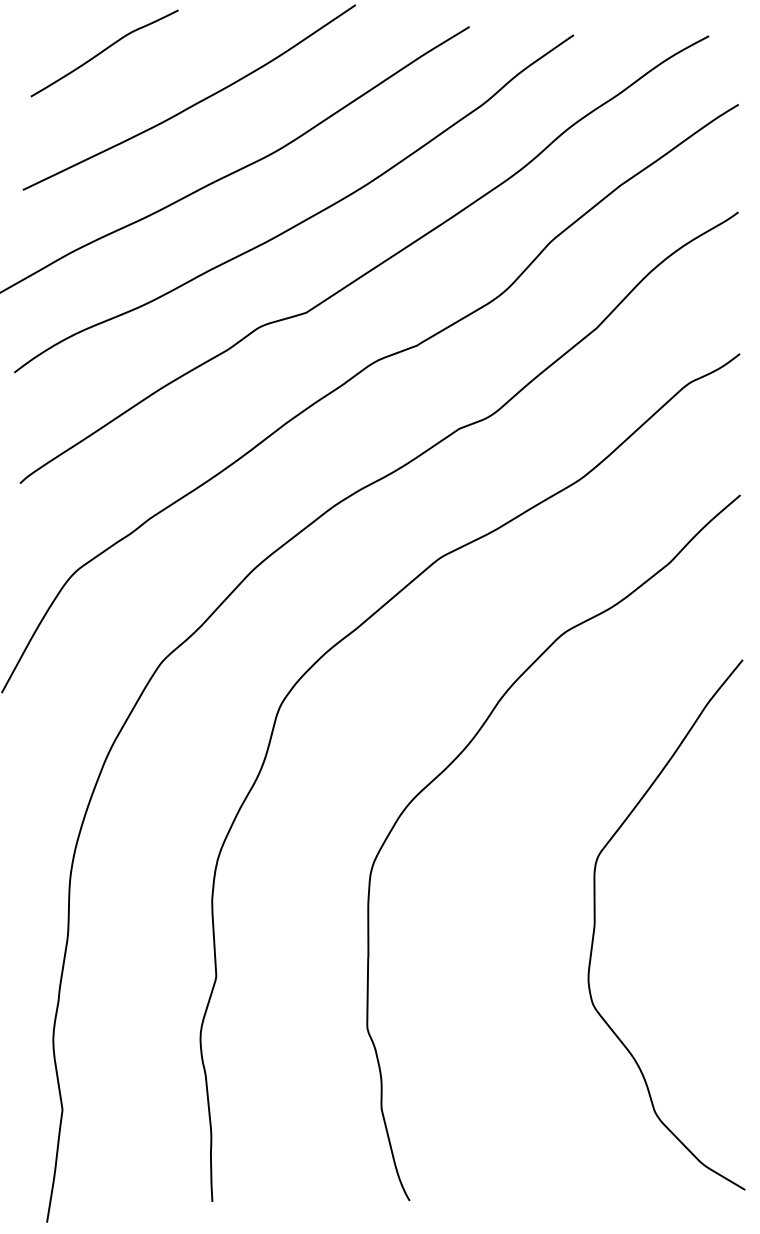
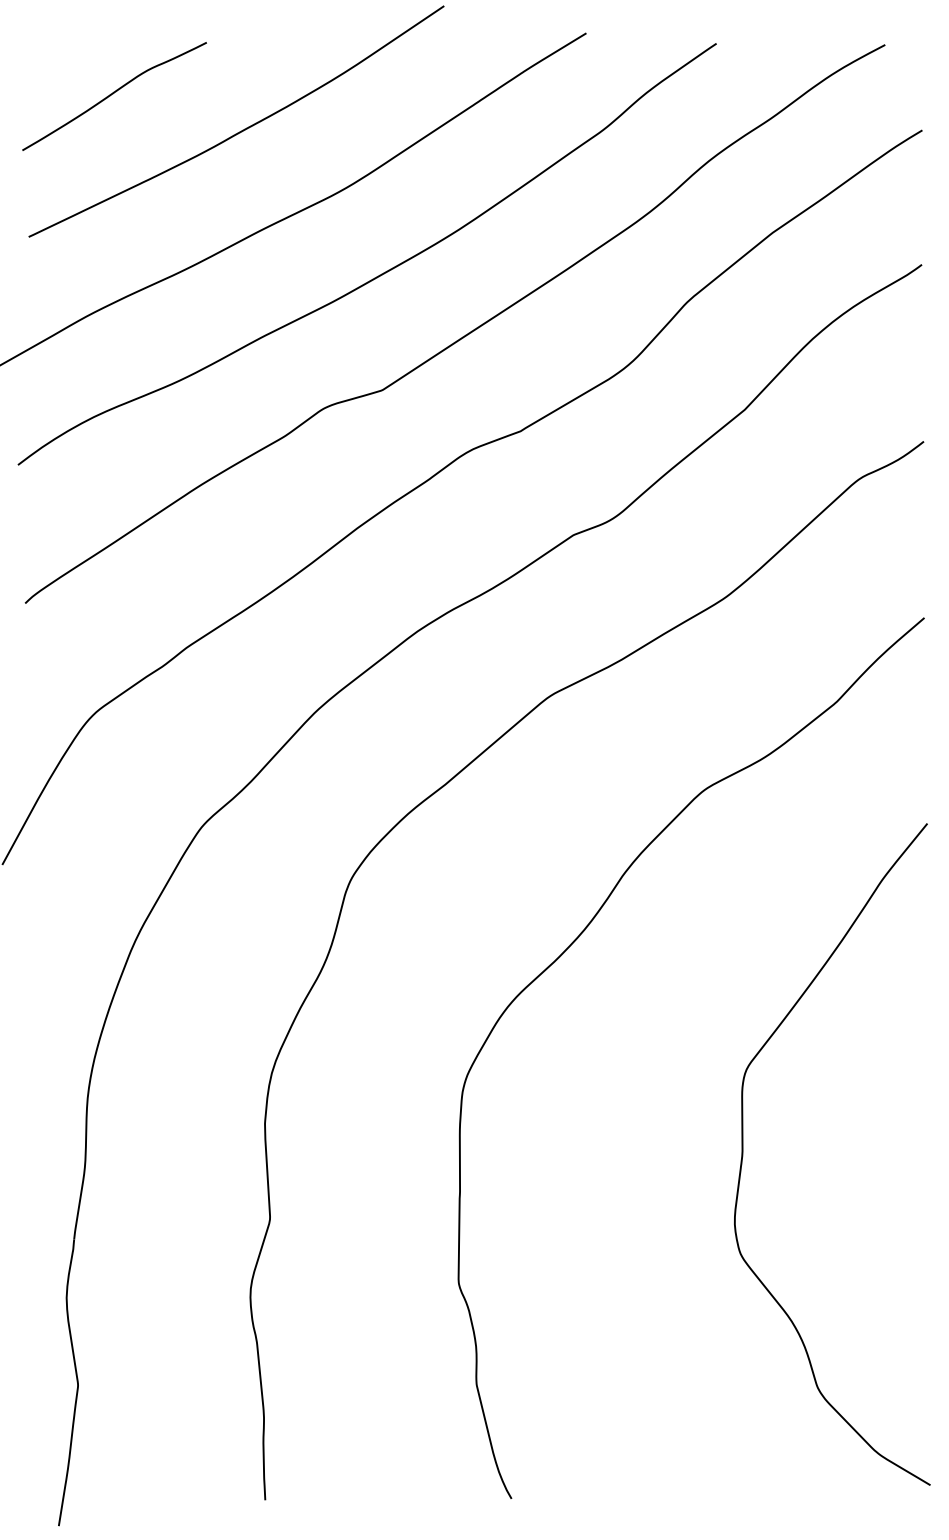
curve: (104, 51) -> (114, 94), moved

